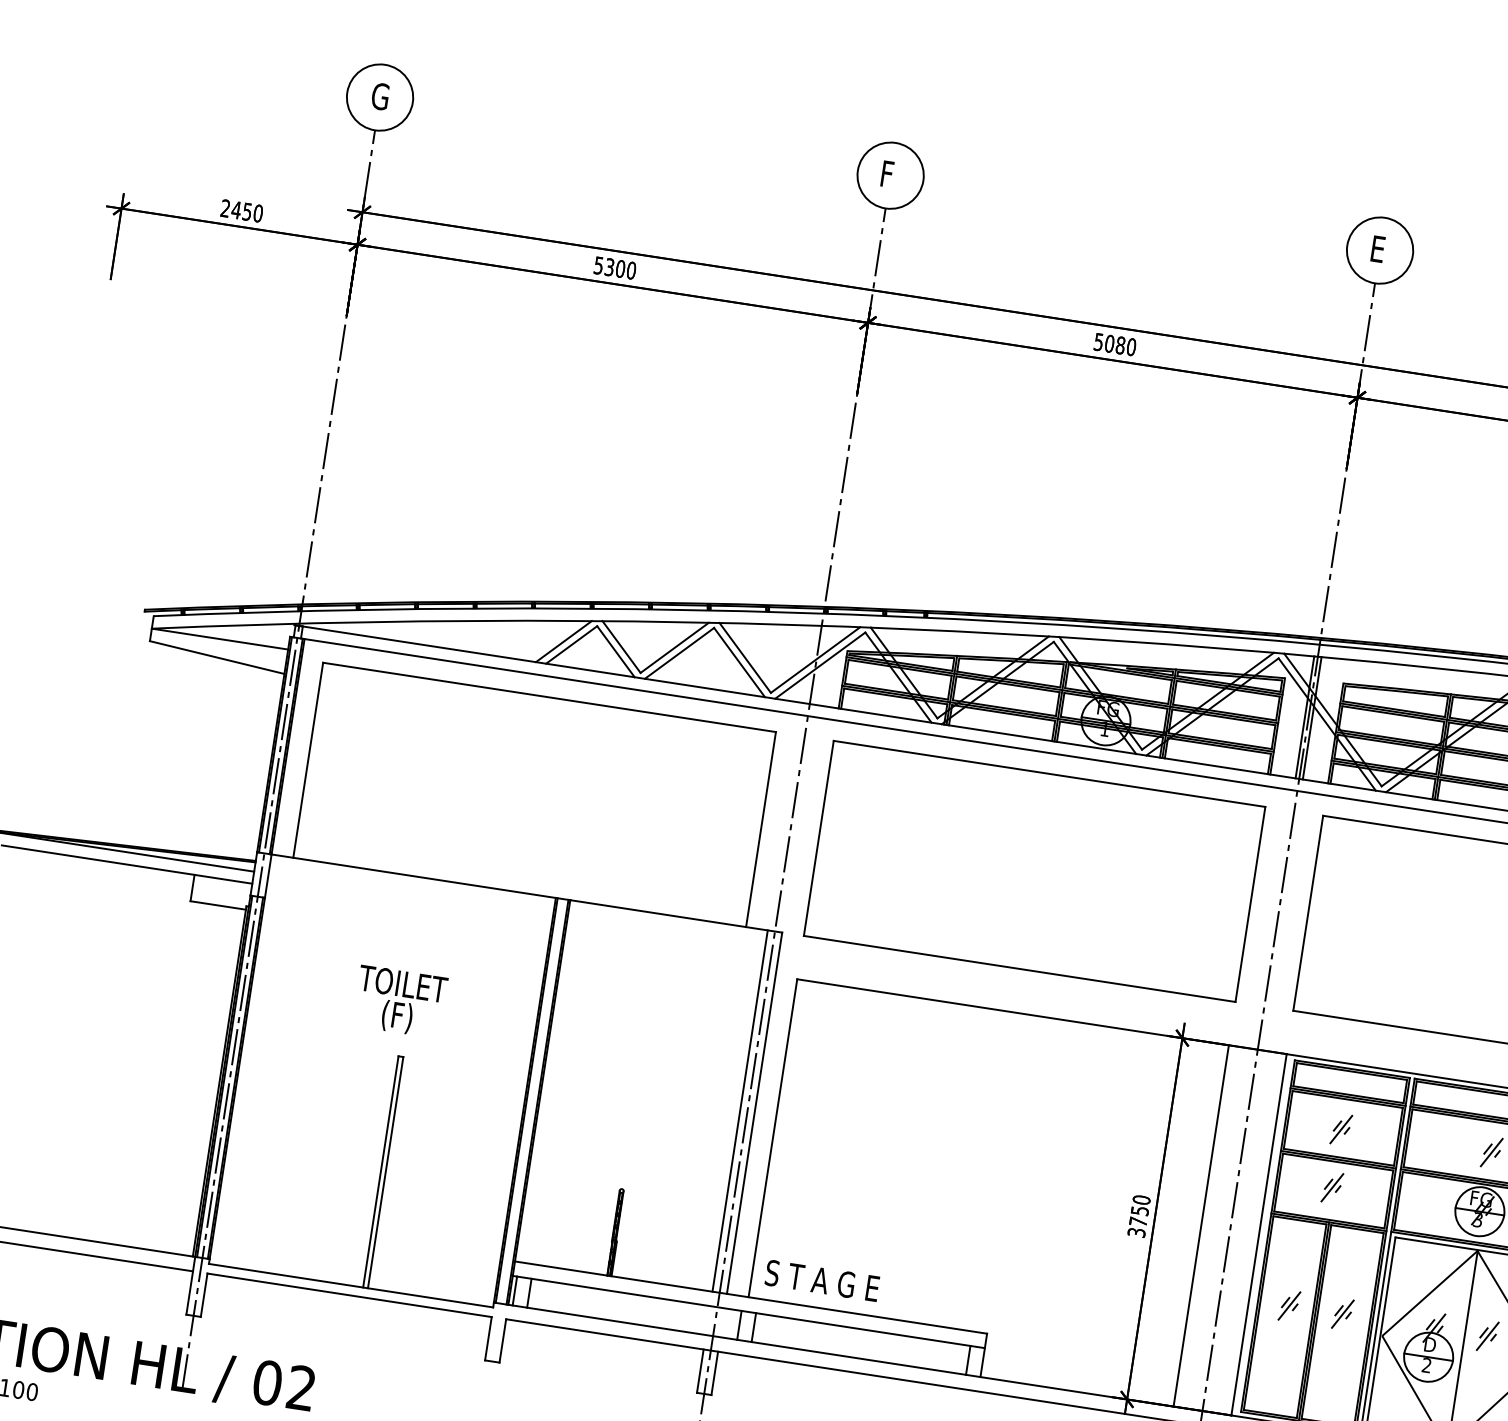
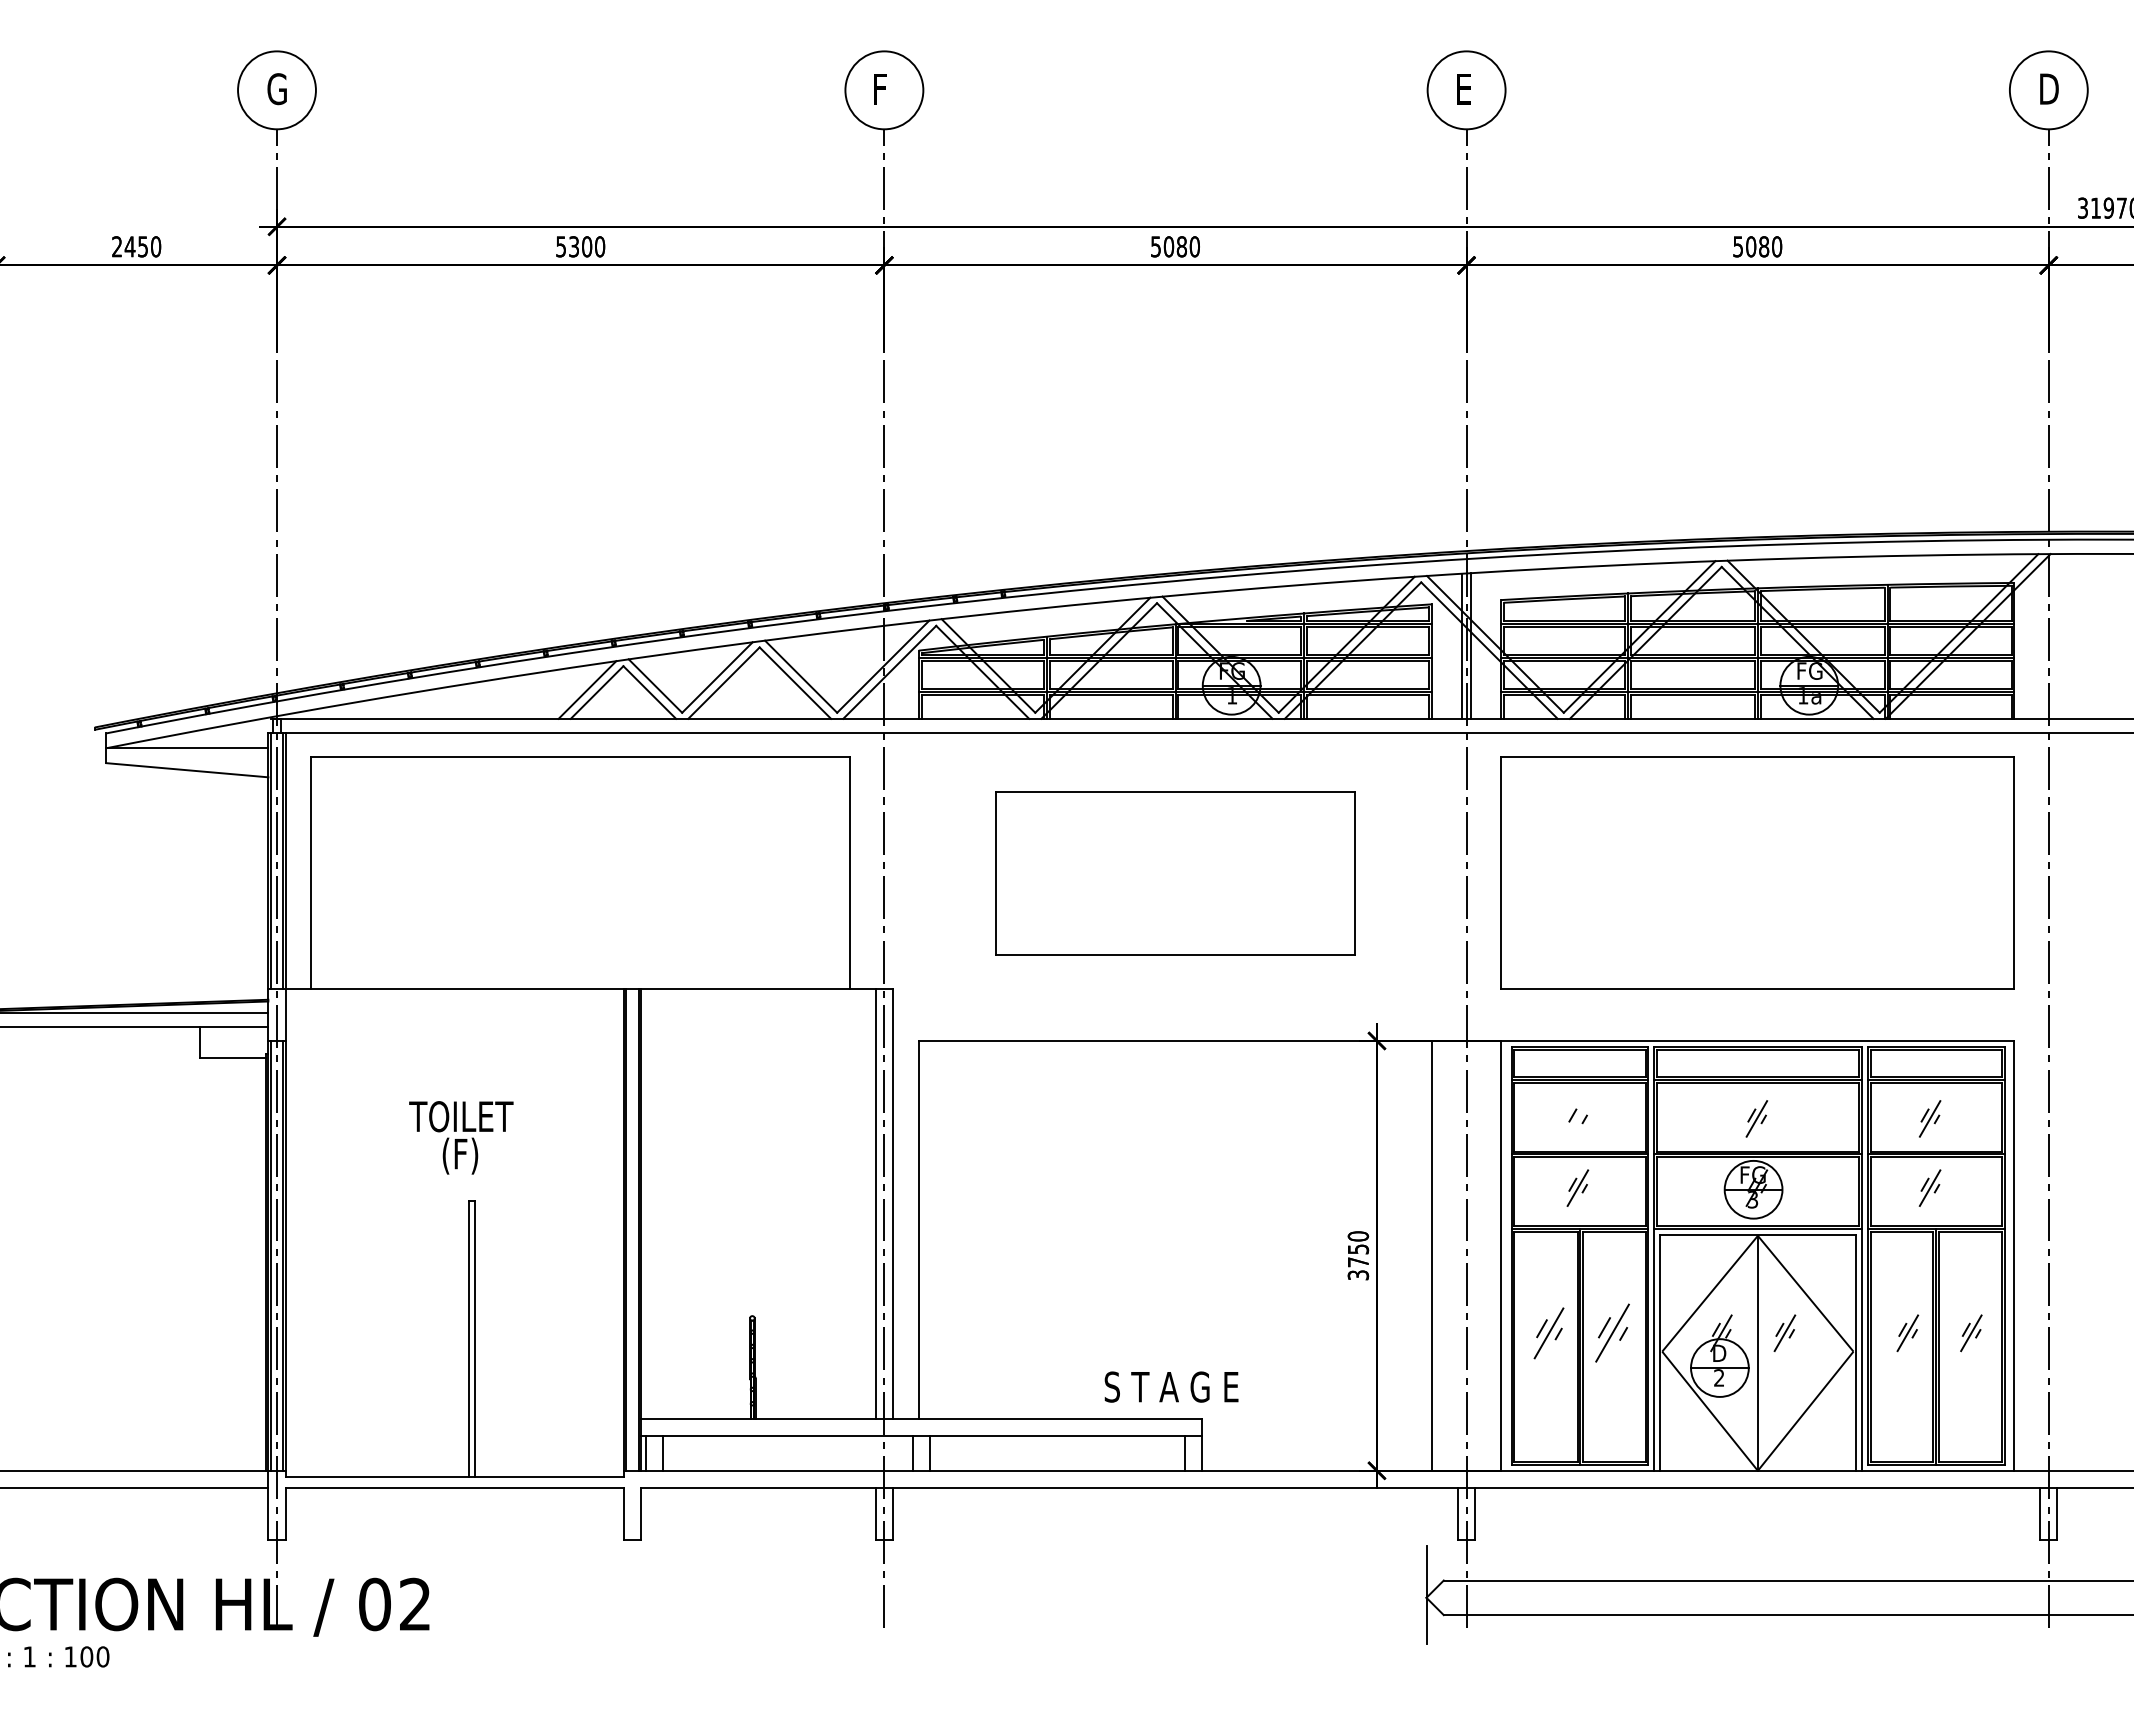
part: (1034, 870) -> (1175, 872), size x0.7
line: (1341, 1129) -> (1577, 1118), removed
text: (822, 1280) -> (1171, 1386), moved
part: (1289, 1305) -> (1548, 1332), size x1.4
part: (1342, 1314) -> (1612, 1333), size x1.6

